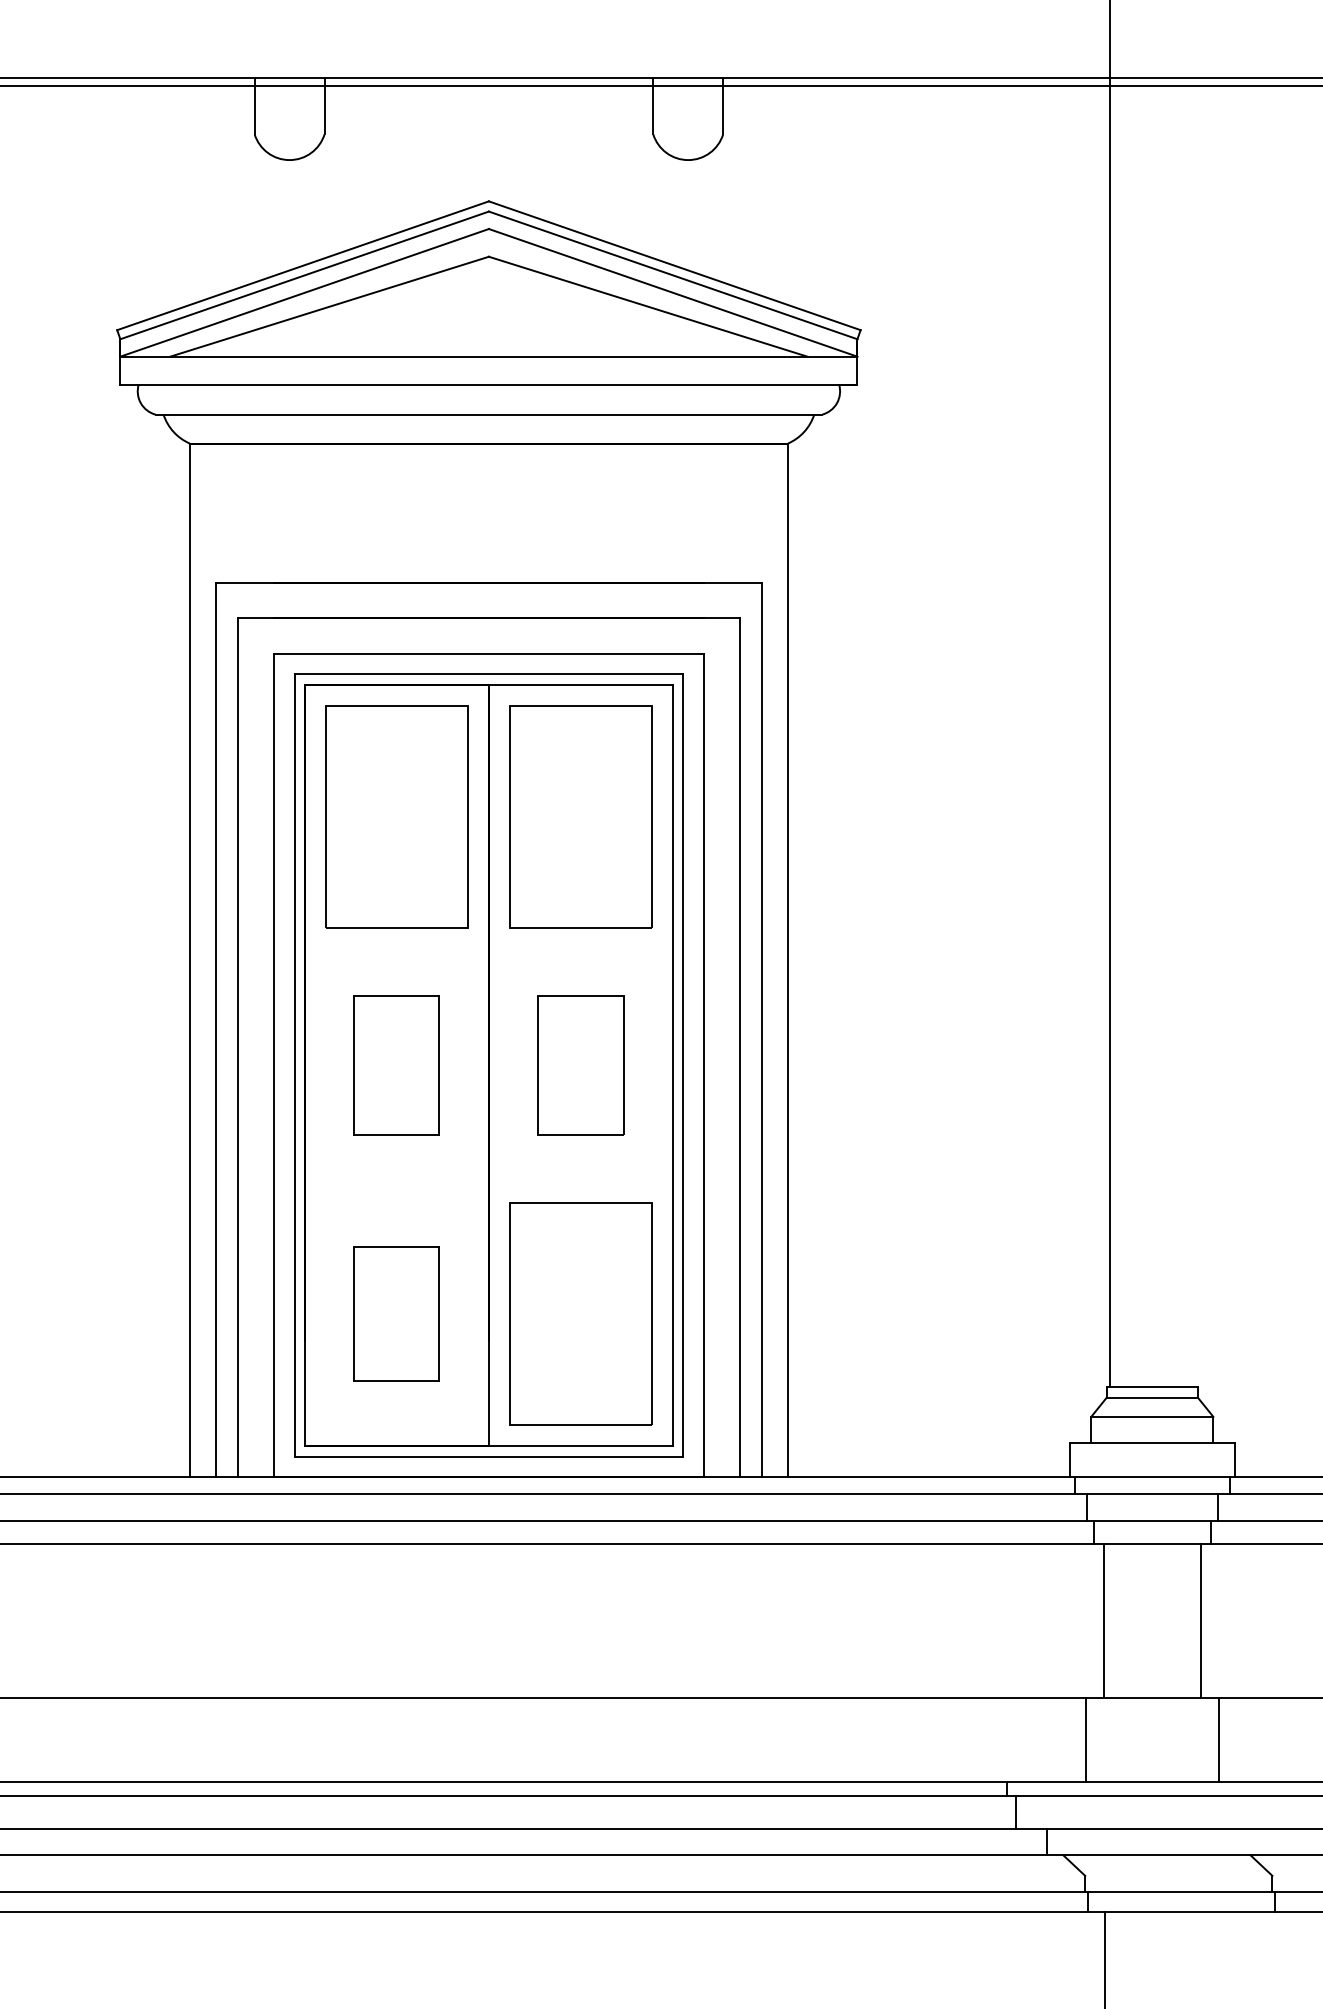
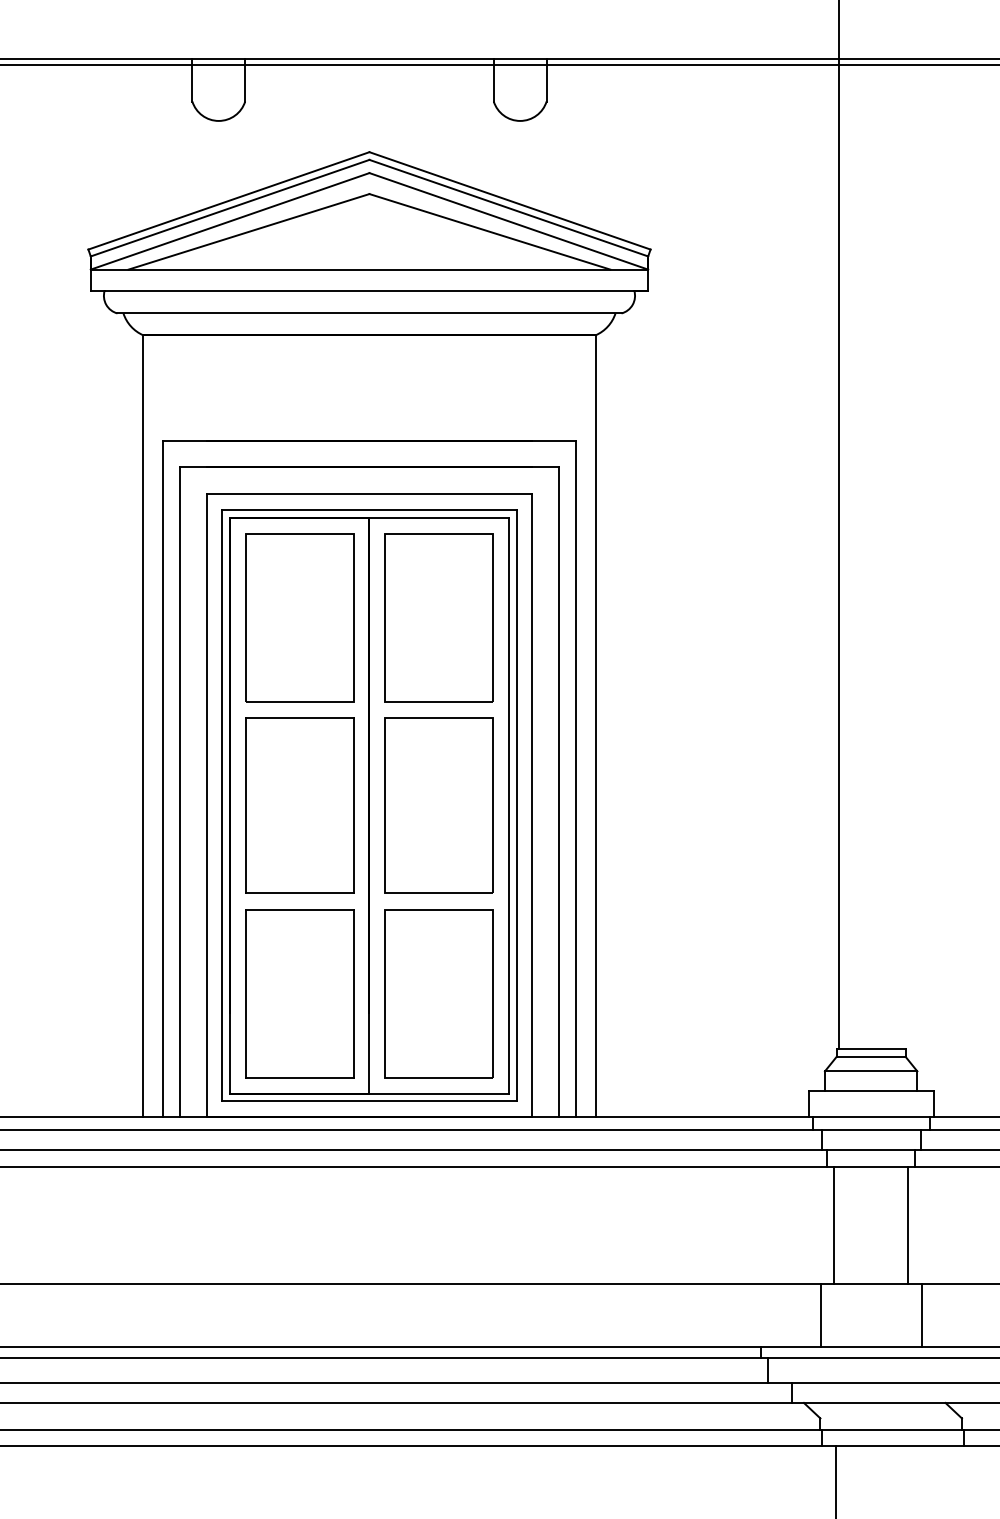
part: (396, 1065) -> (299, 805), size x1.67
part: (580, 1065) -> (438, 805), size x1.67
part: (396, 1313) -> (299, 993), size x1.67

